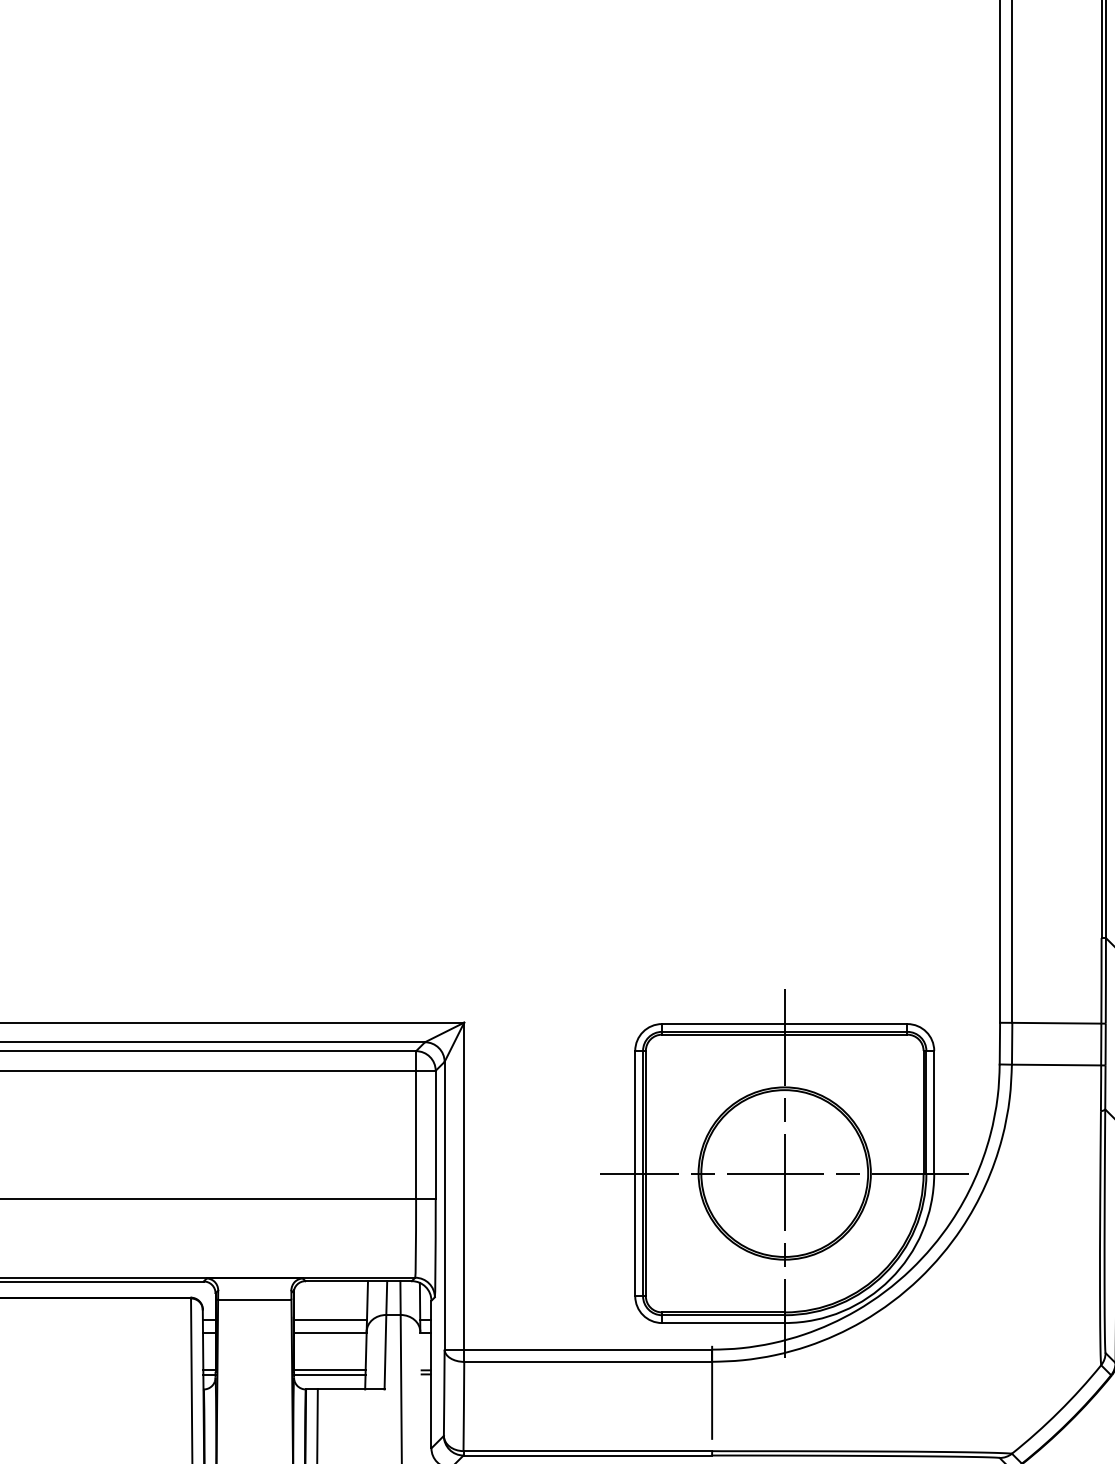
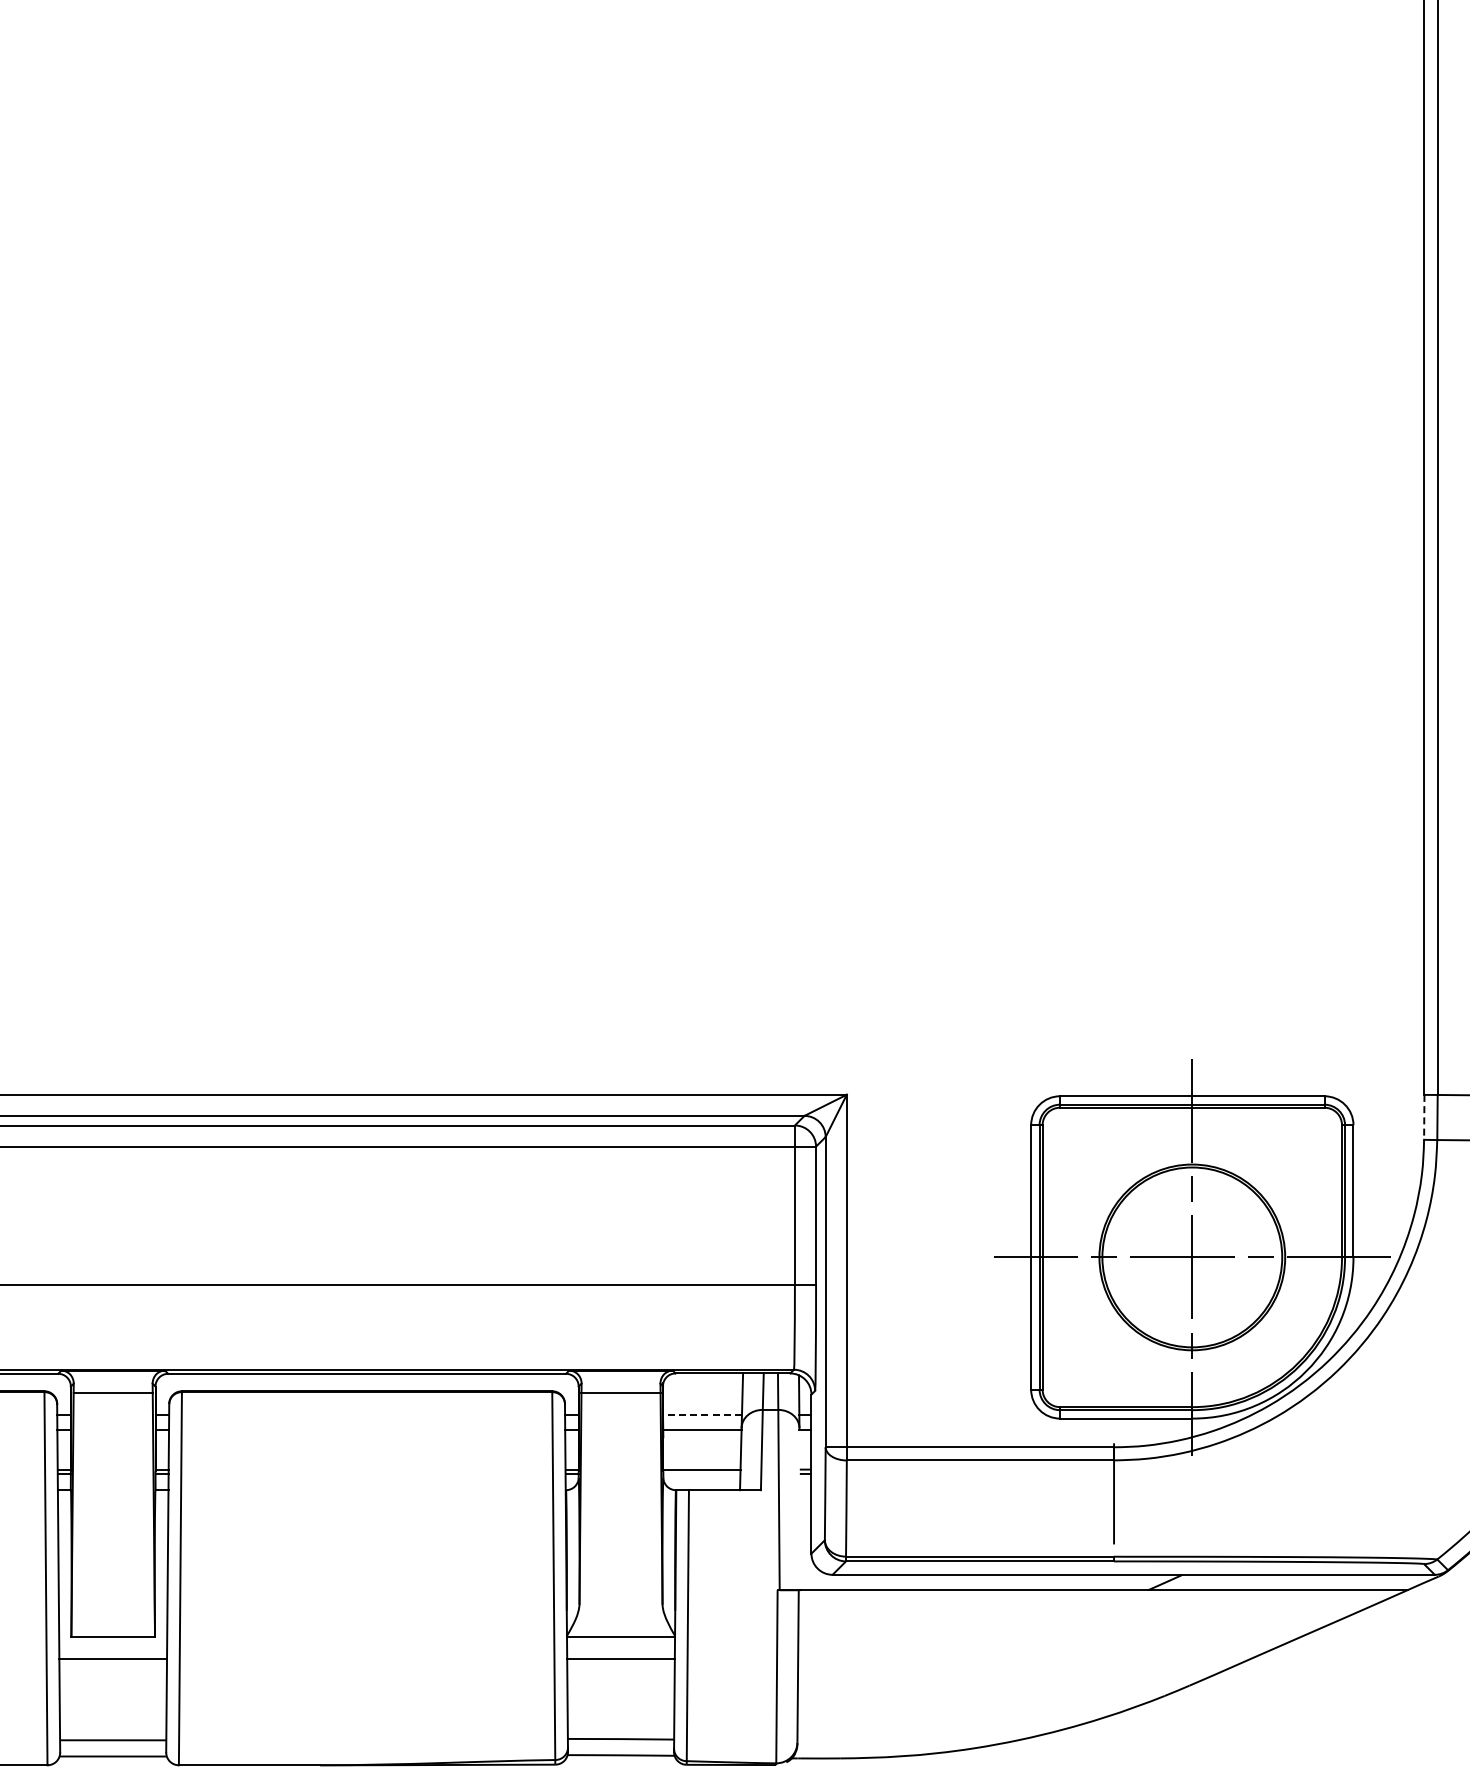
line: (1000, 1043) -> (1424, 1117), solid -> dashed
line: (330, 1320) -> (702, 1415), solid -> dashed
line: (329, 1374) -> (701, 1474), removed

